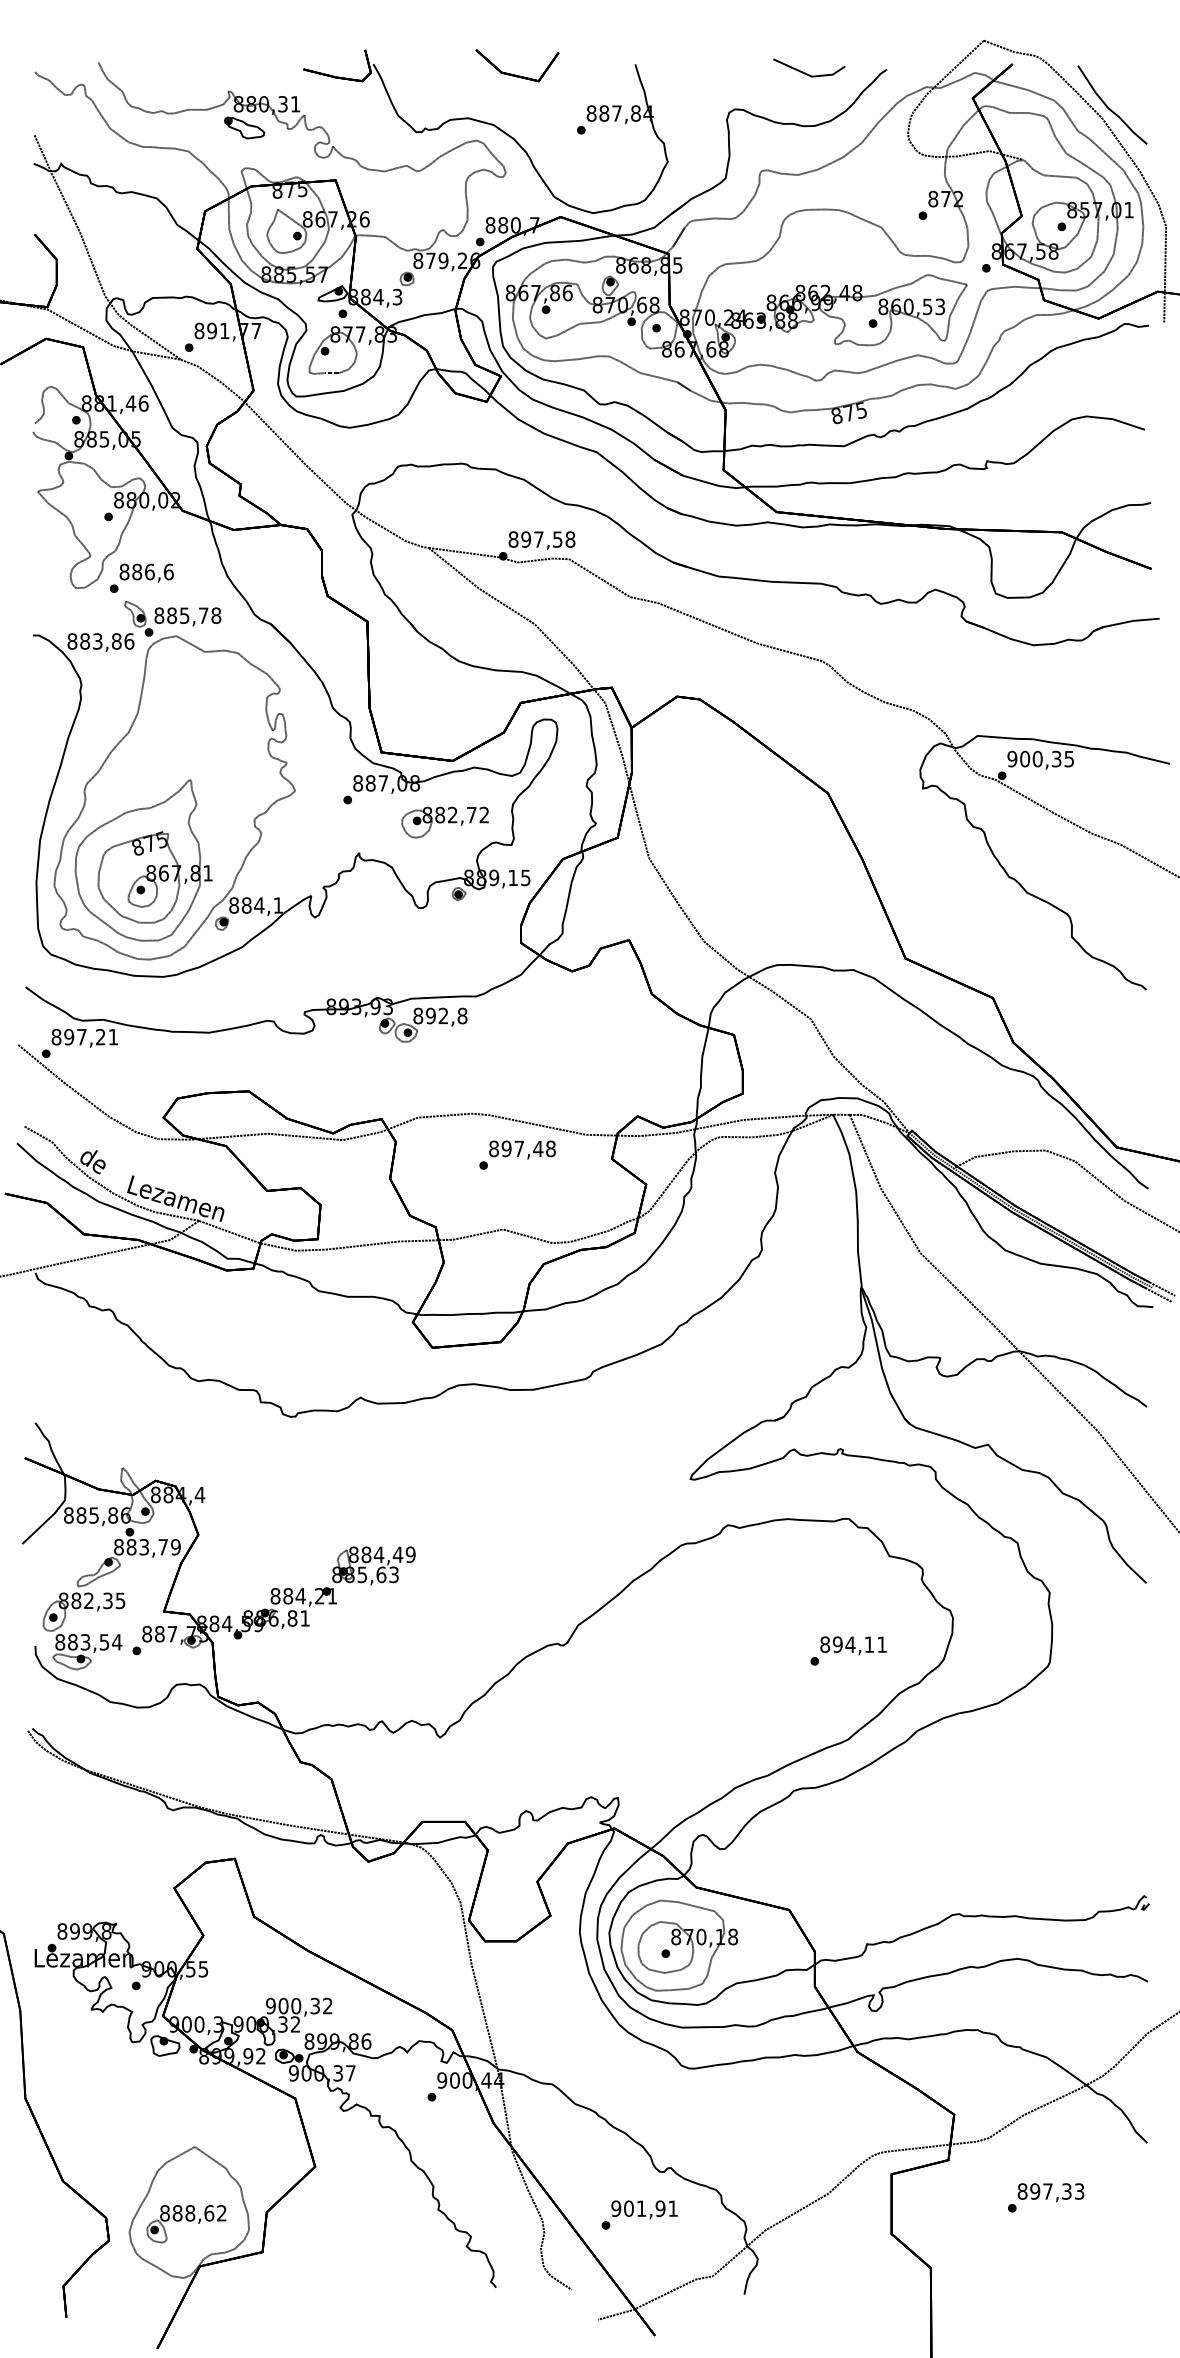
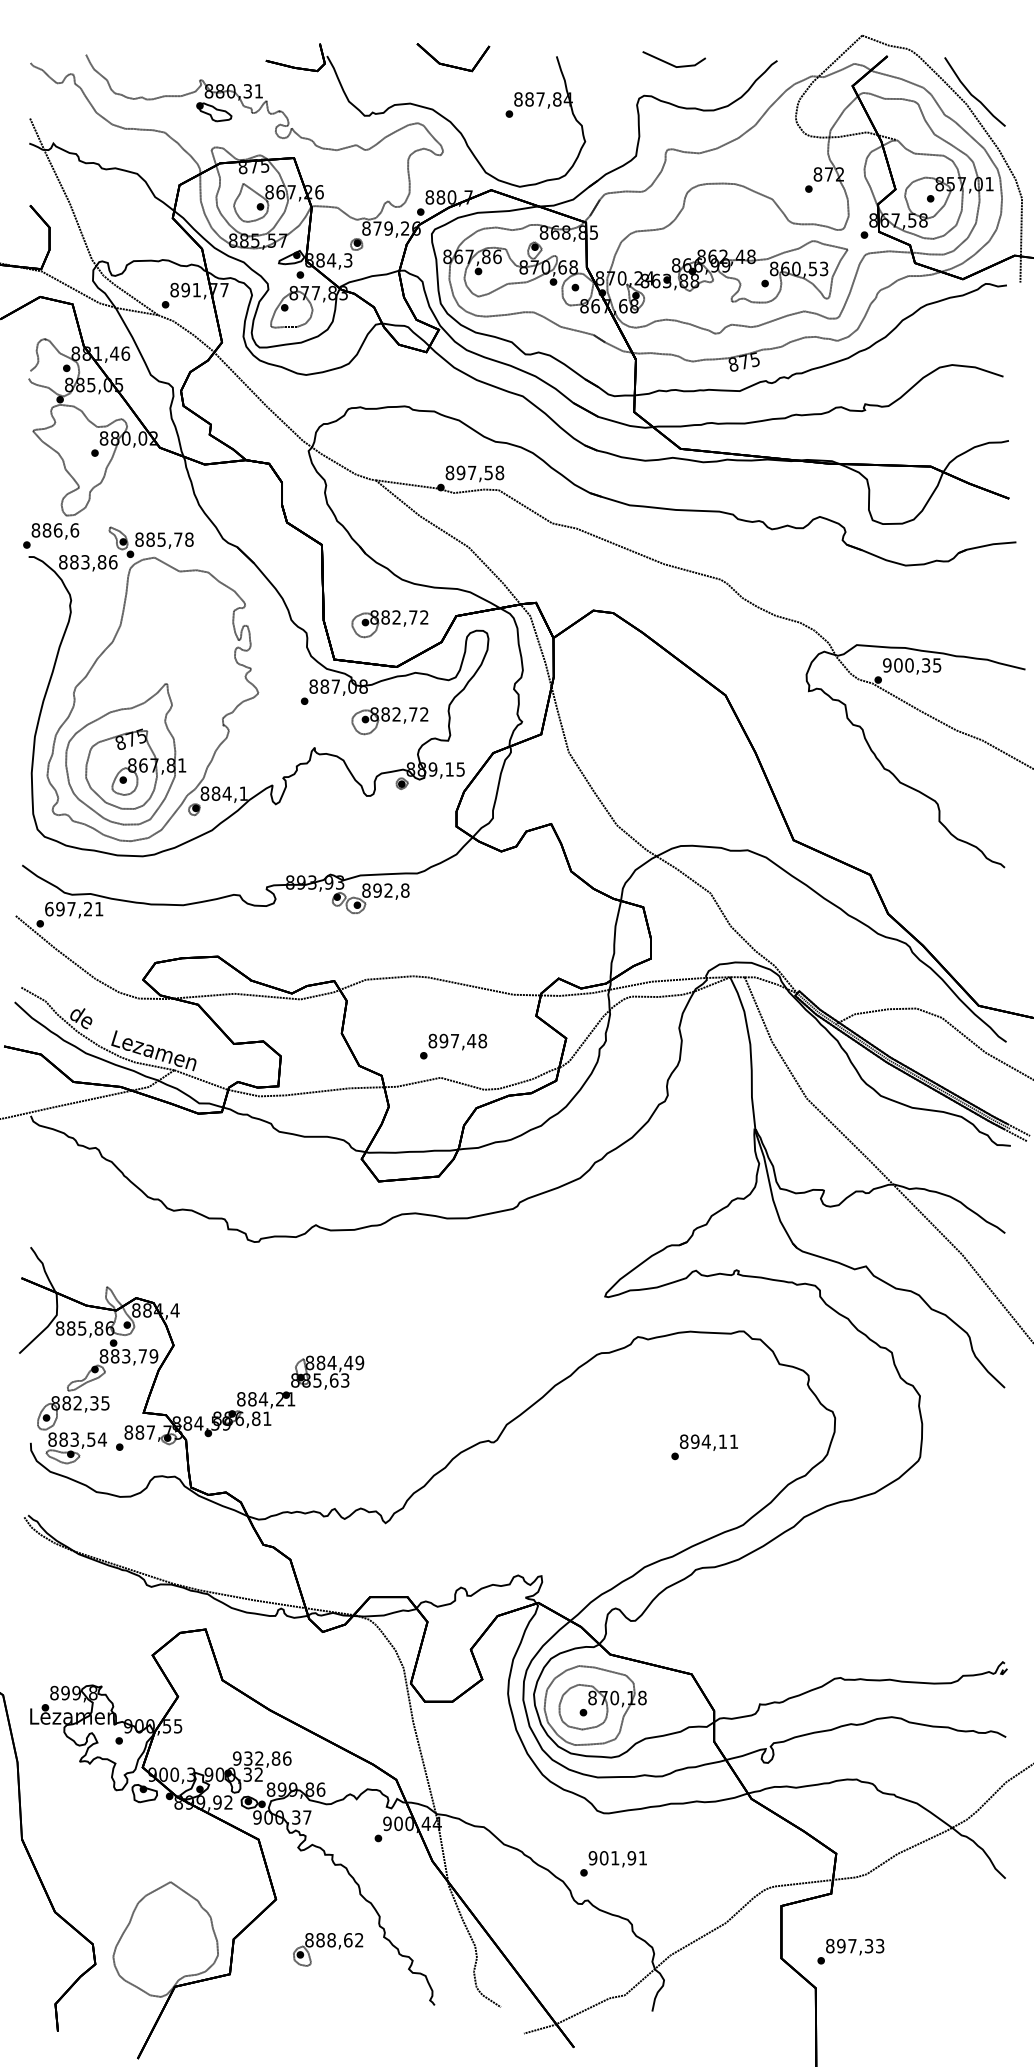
line: (806, 72) -> (671, 63), moved
text: (142, 577) -> (51, 535), moved
part: (444, 712) -> (389, 624), added
text: (56, 1037) -> (49, 909), 897,21 -> 697,21
text: (517, 1155) -> (453, 1046), moved
text: (848, 1651) -> (704, 1447), moved
text: (305, 2006) -> (267, 1758), 900,32 -> 932,86
text: (1045, 2197) -> (850, 1951), moved
text: (639, 2214) -> (613, 1863), moved
part: (186, 2223) -> (328, 1949), moved

